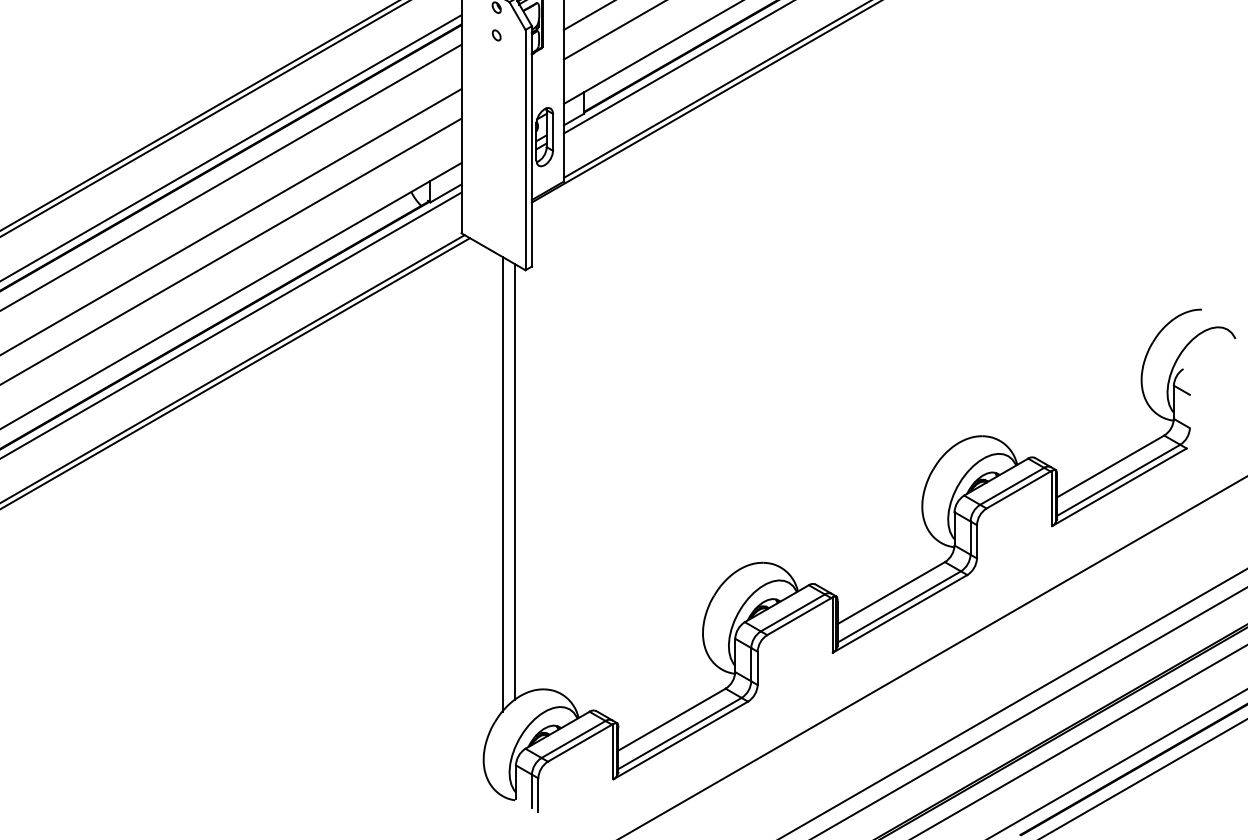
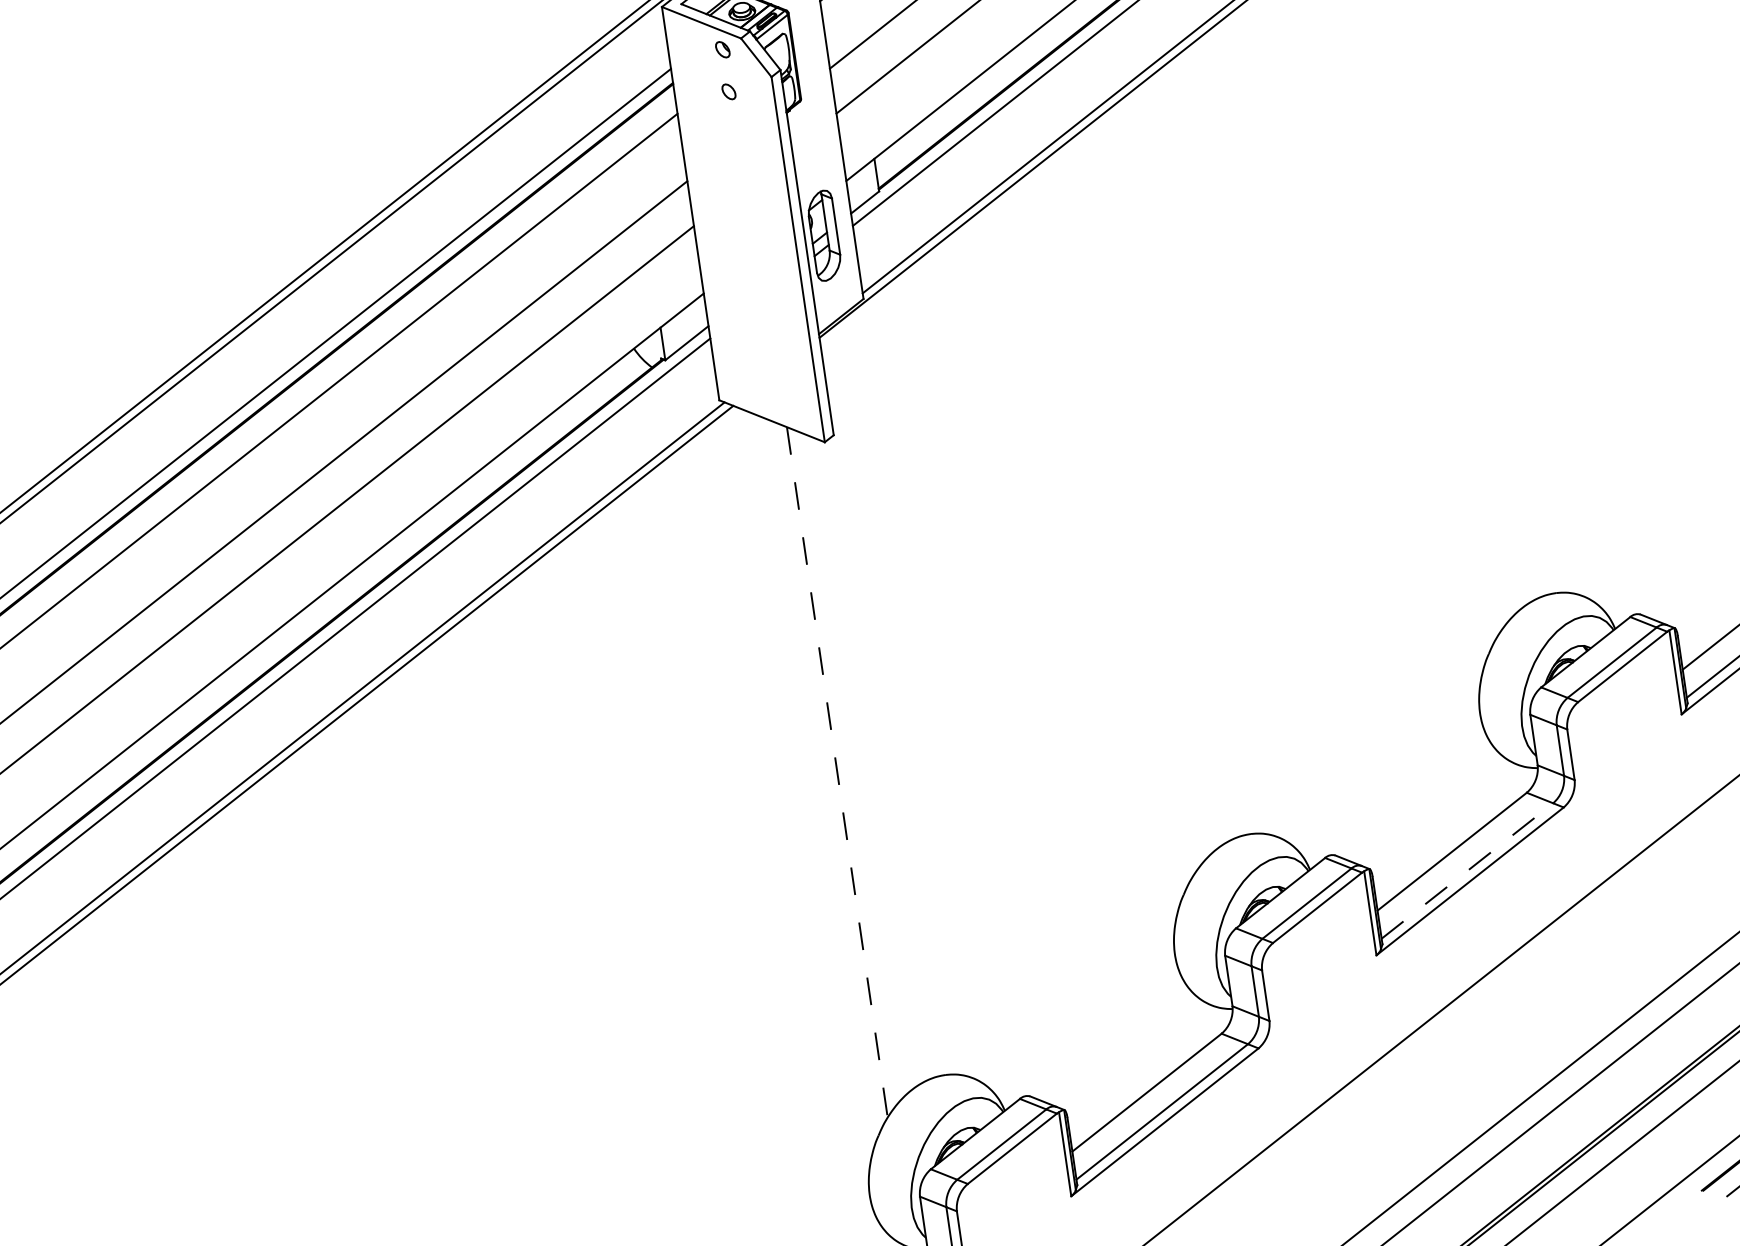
line: (515, 481) -> (856, 765), removed
line: (502, 484) -> (837, 772), solid -> dashed
line: (899, 606) -> (1467, 870), solid -> dashed

